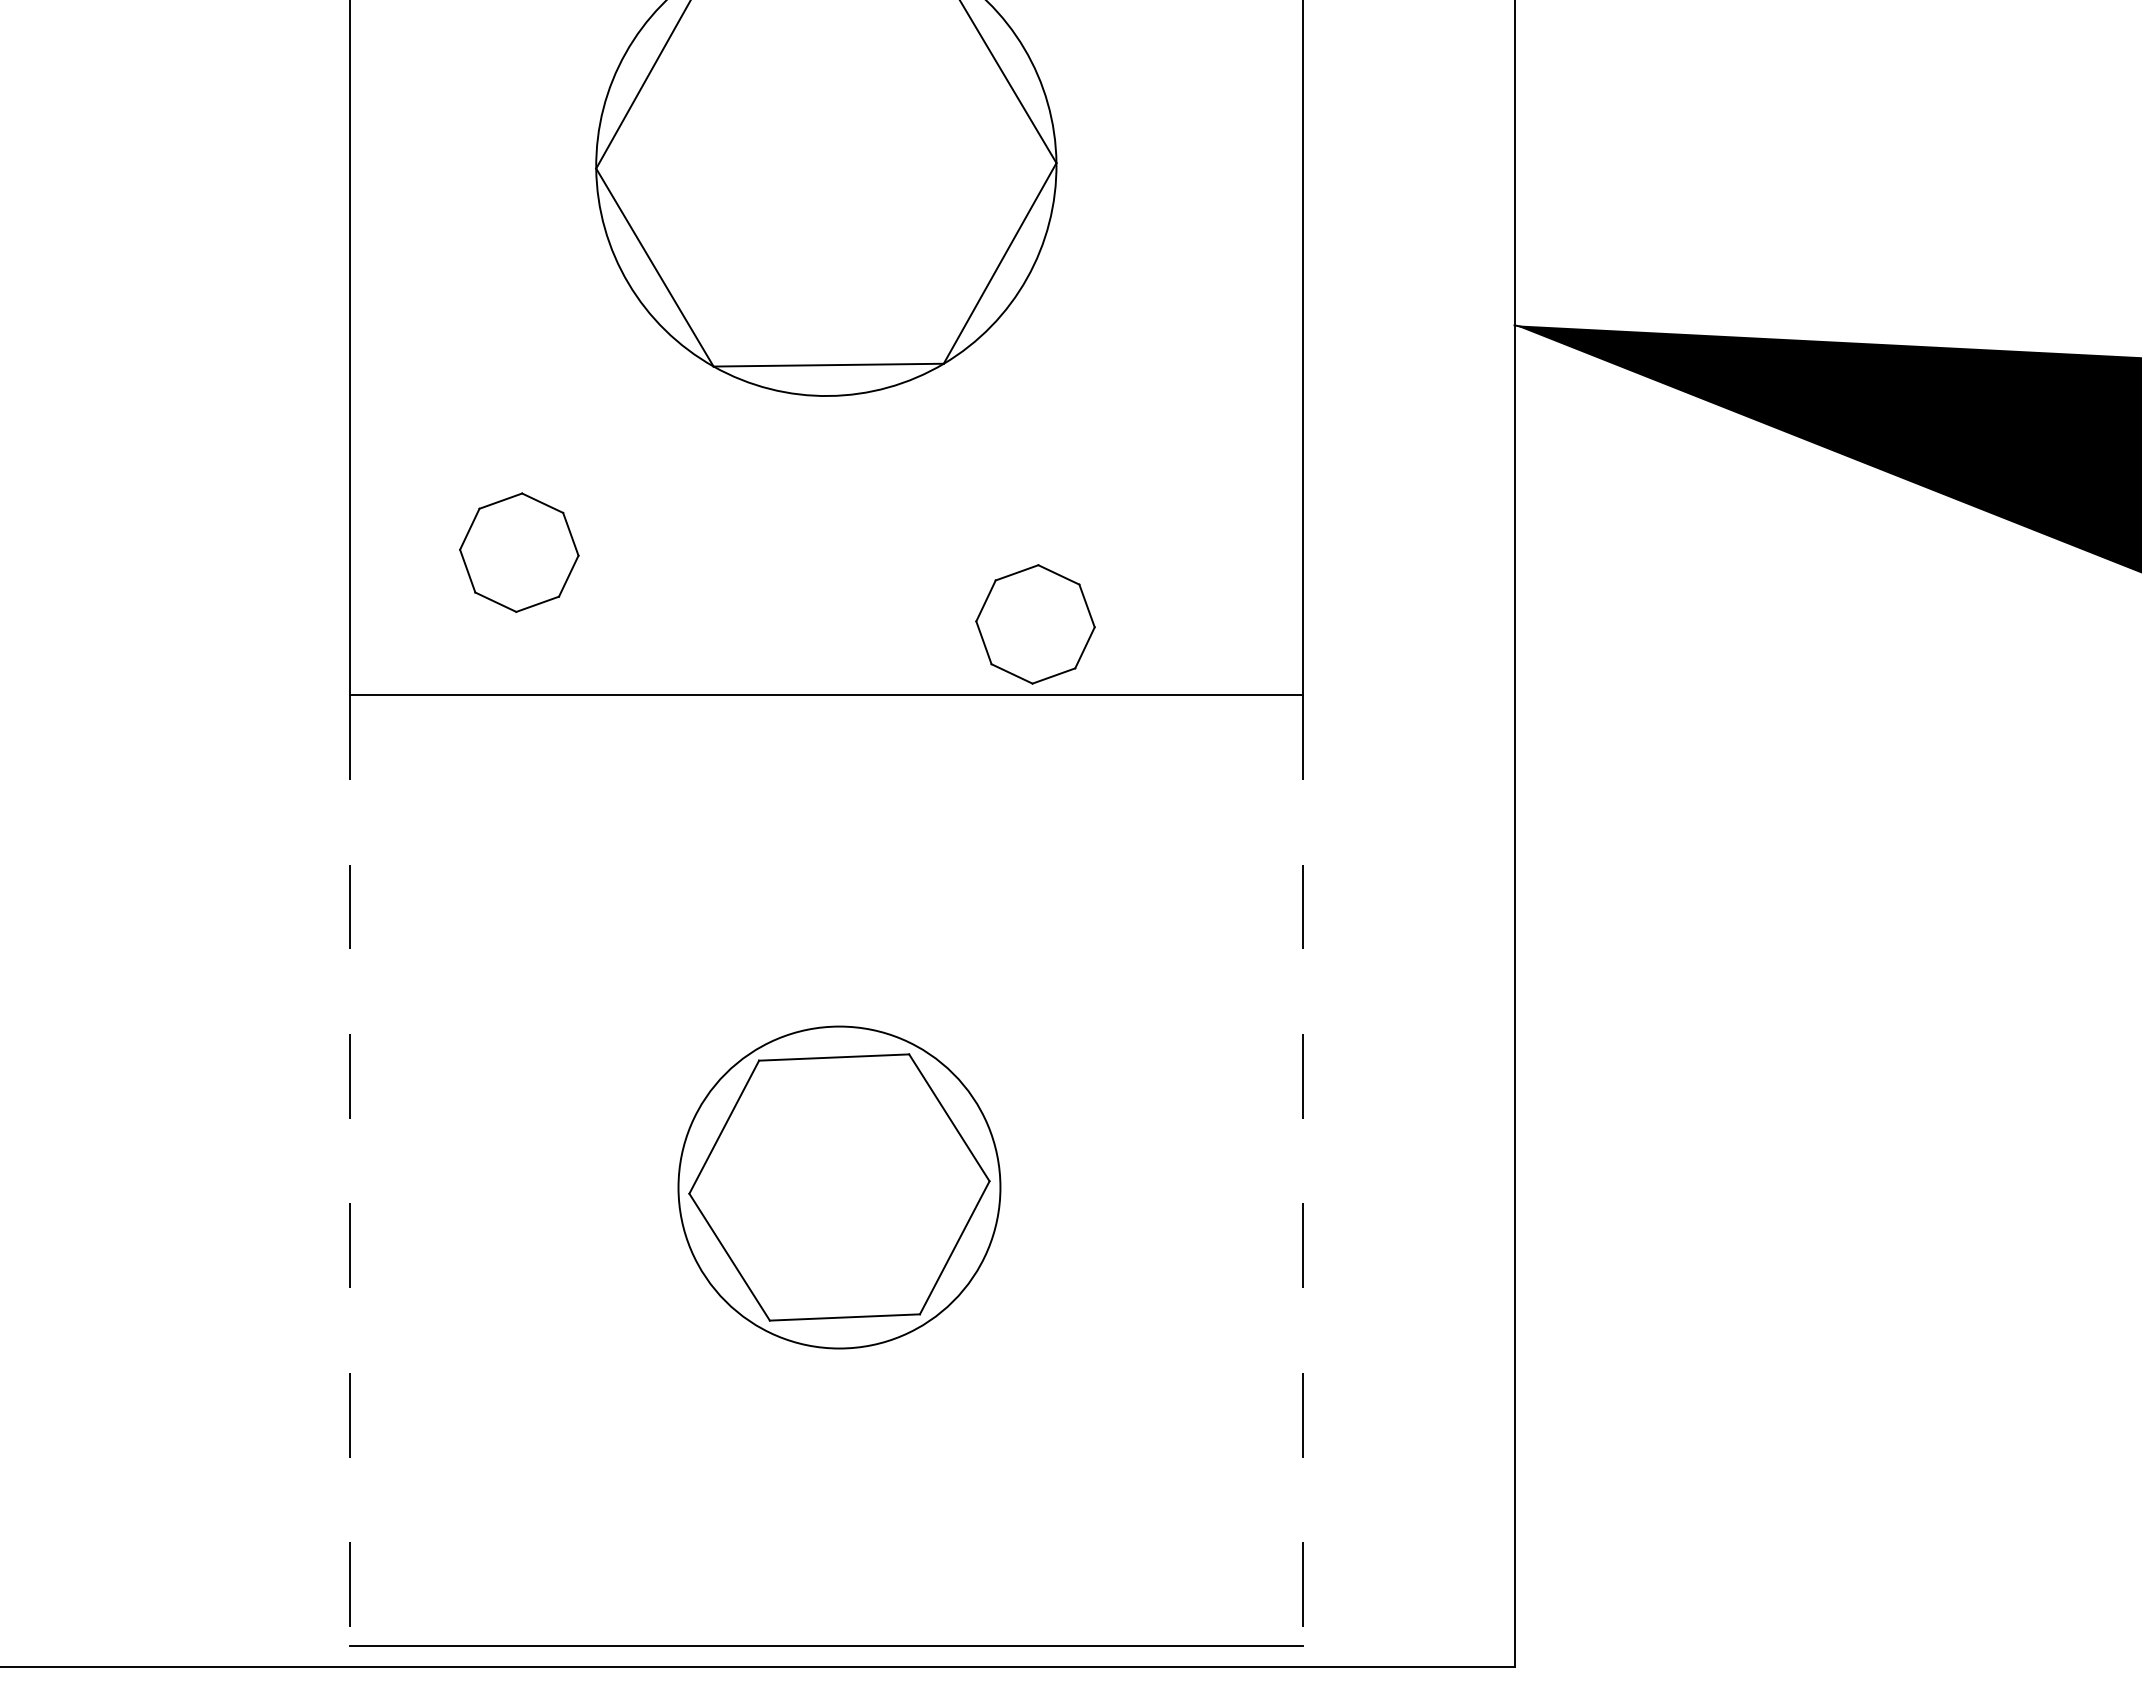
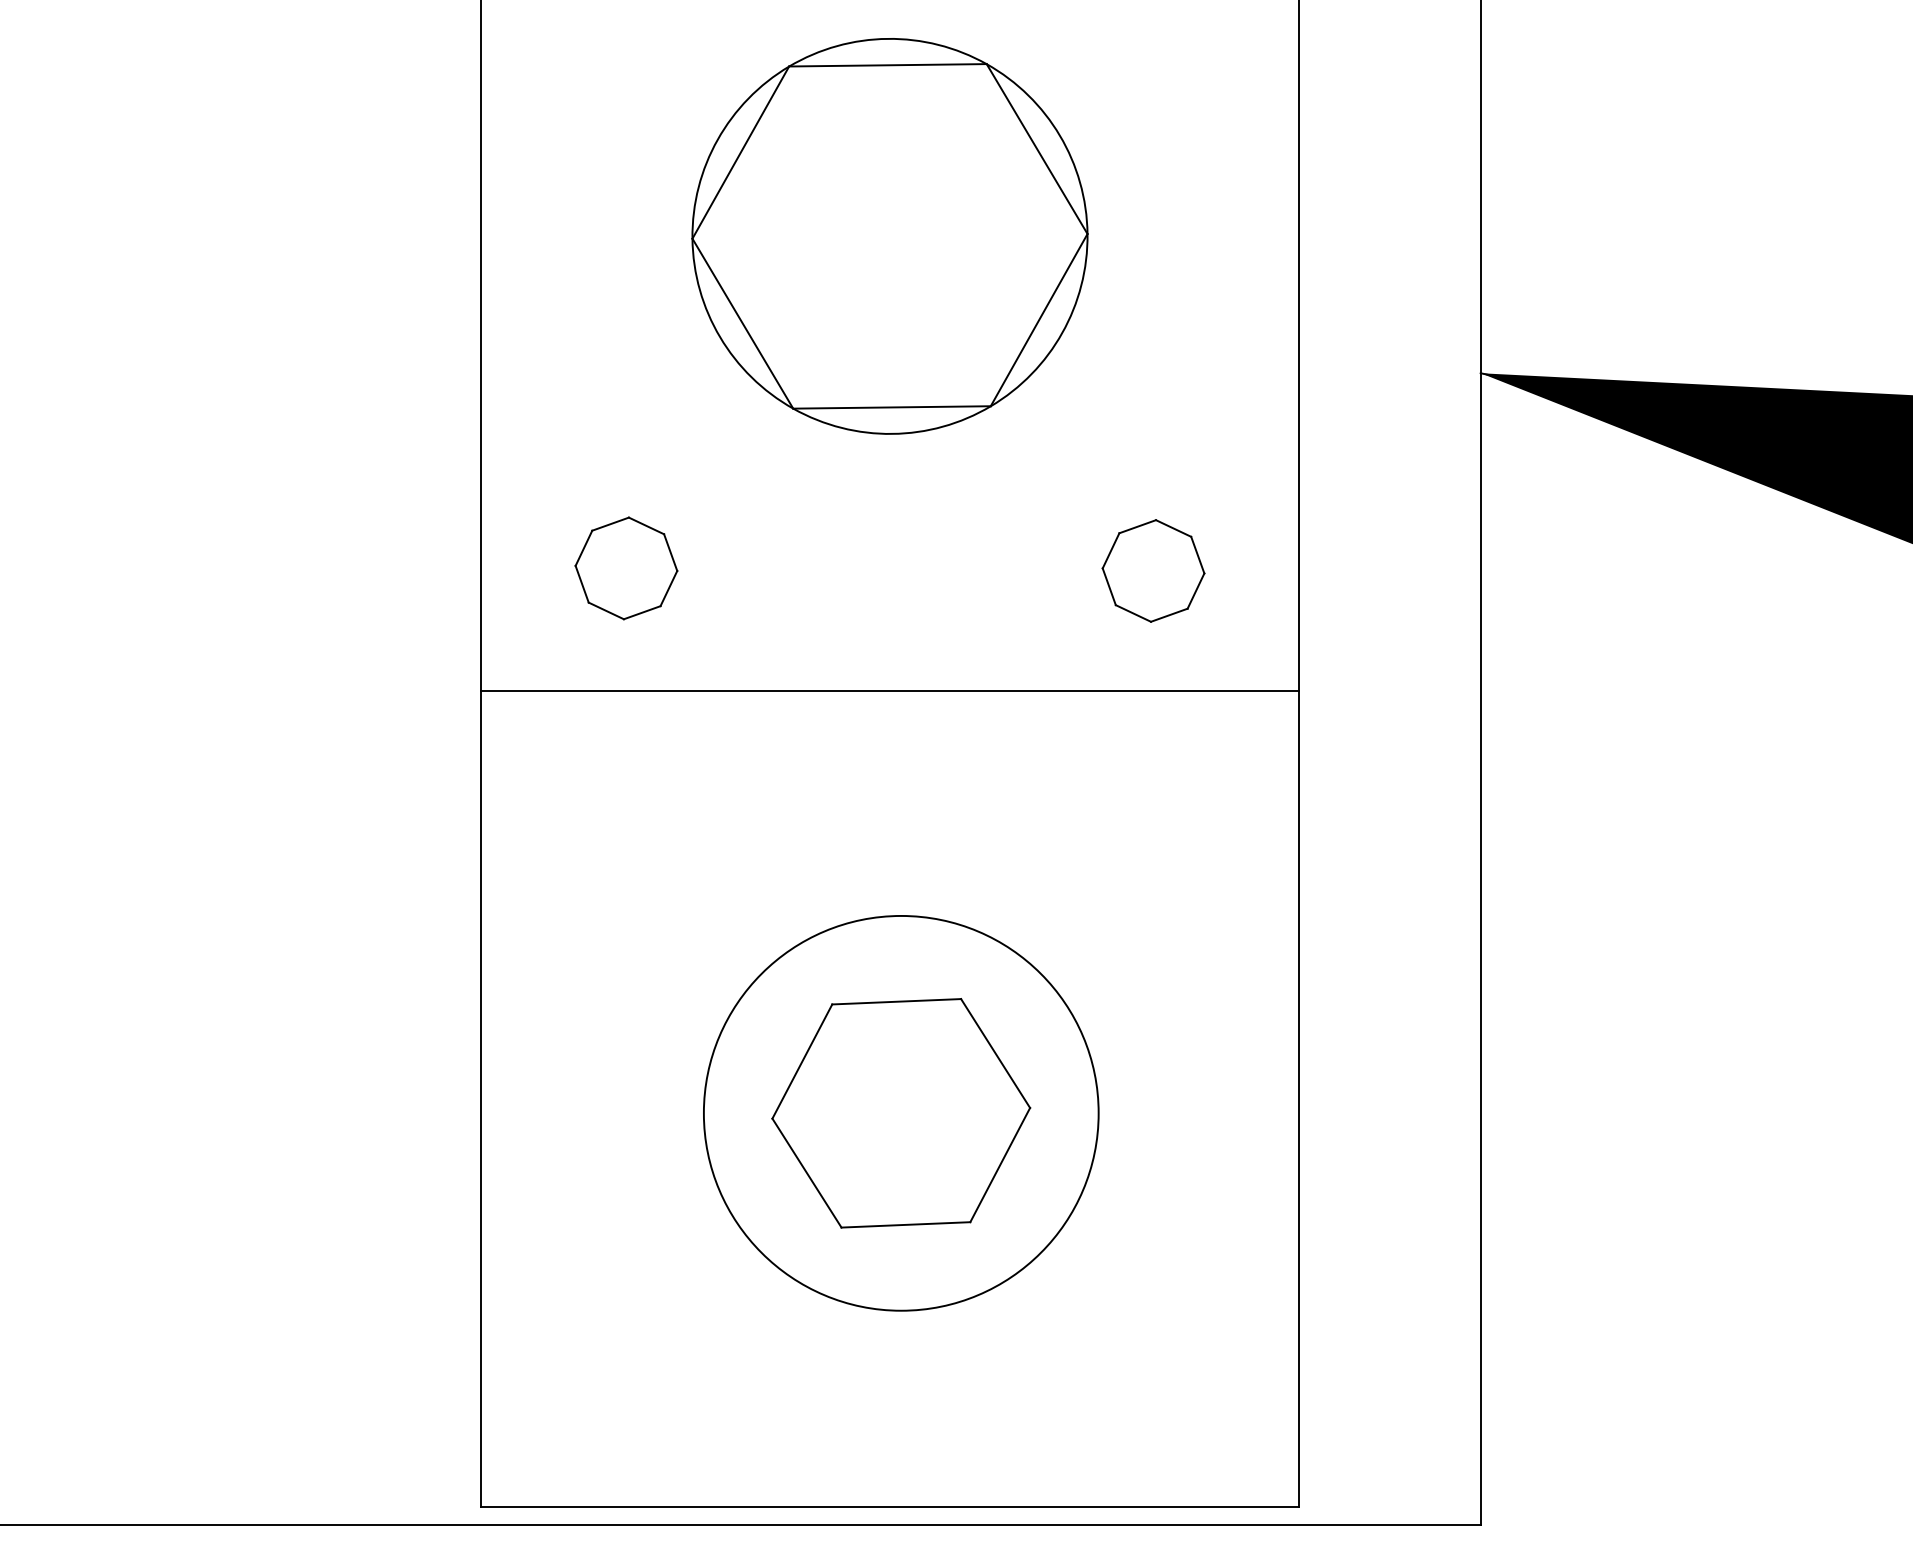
part: (1035, 623) -> (1153, 570), moved
line: (350, 1171) -> (481, 1099), dashed -> solid
line: (1302, 1171) -> (1298, 1099), dashed -> solid
circle: (838, 1186) -> (900, 1112), size x1.43

